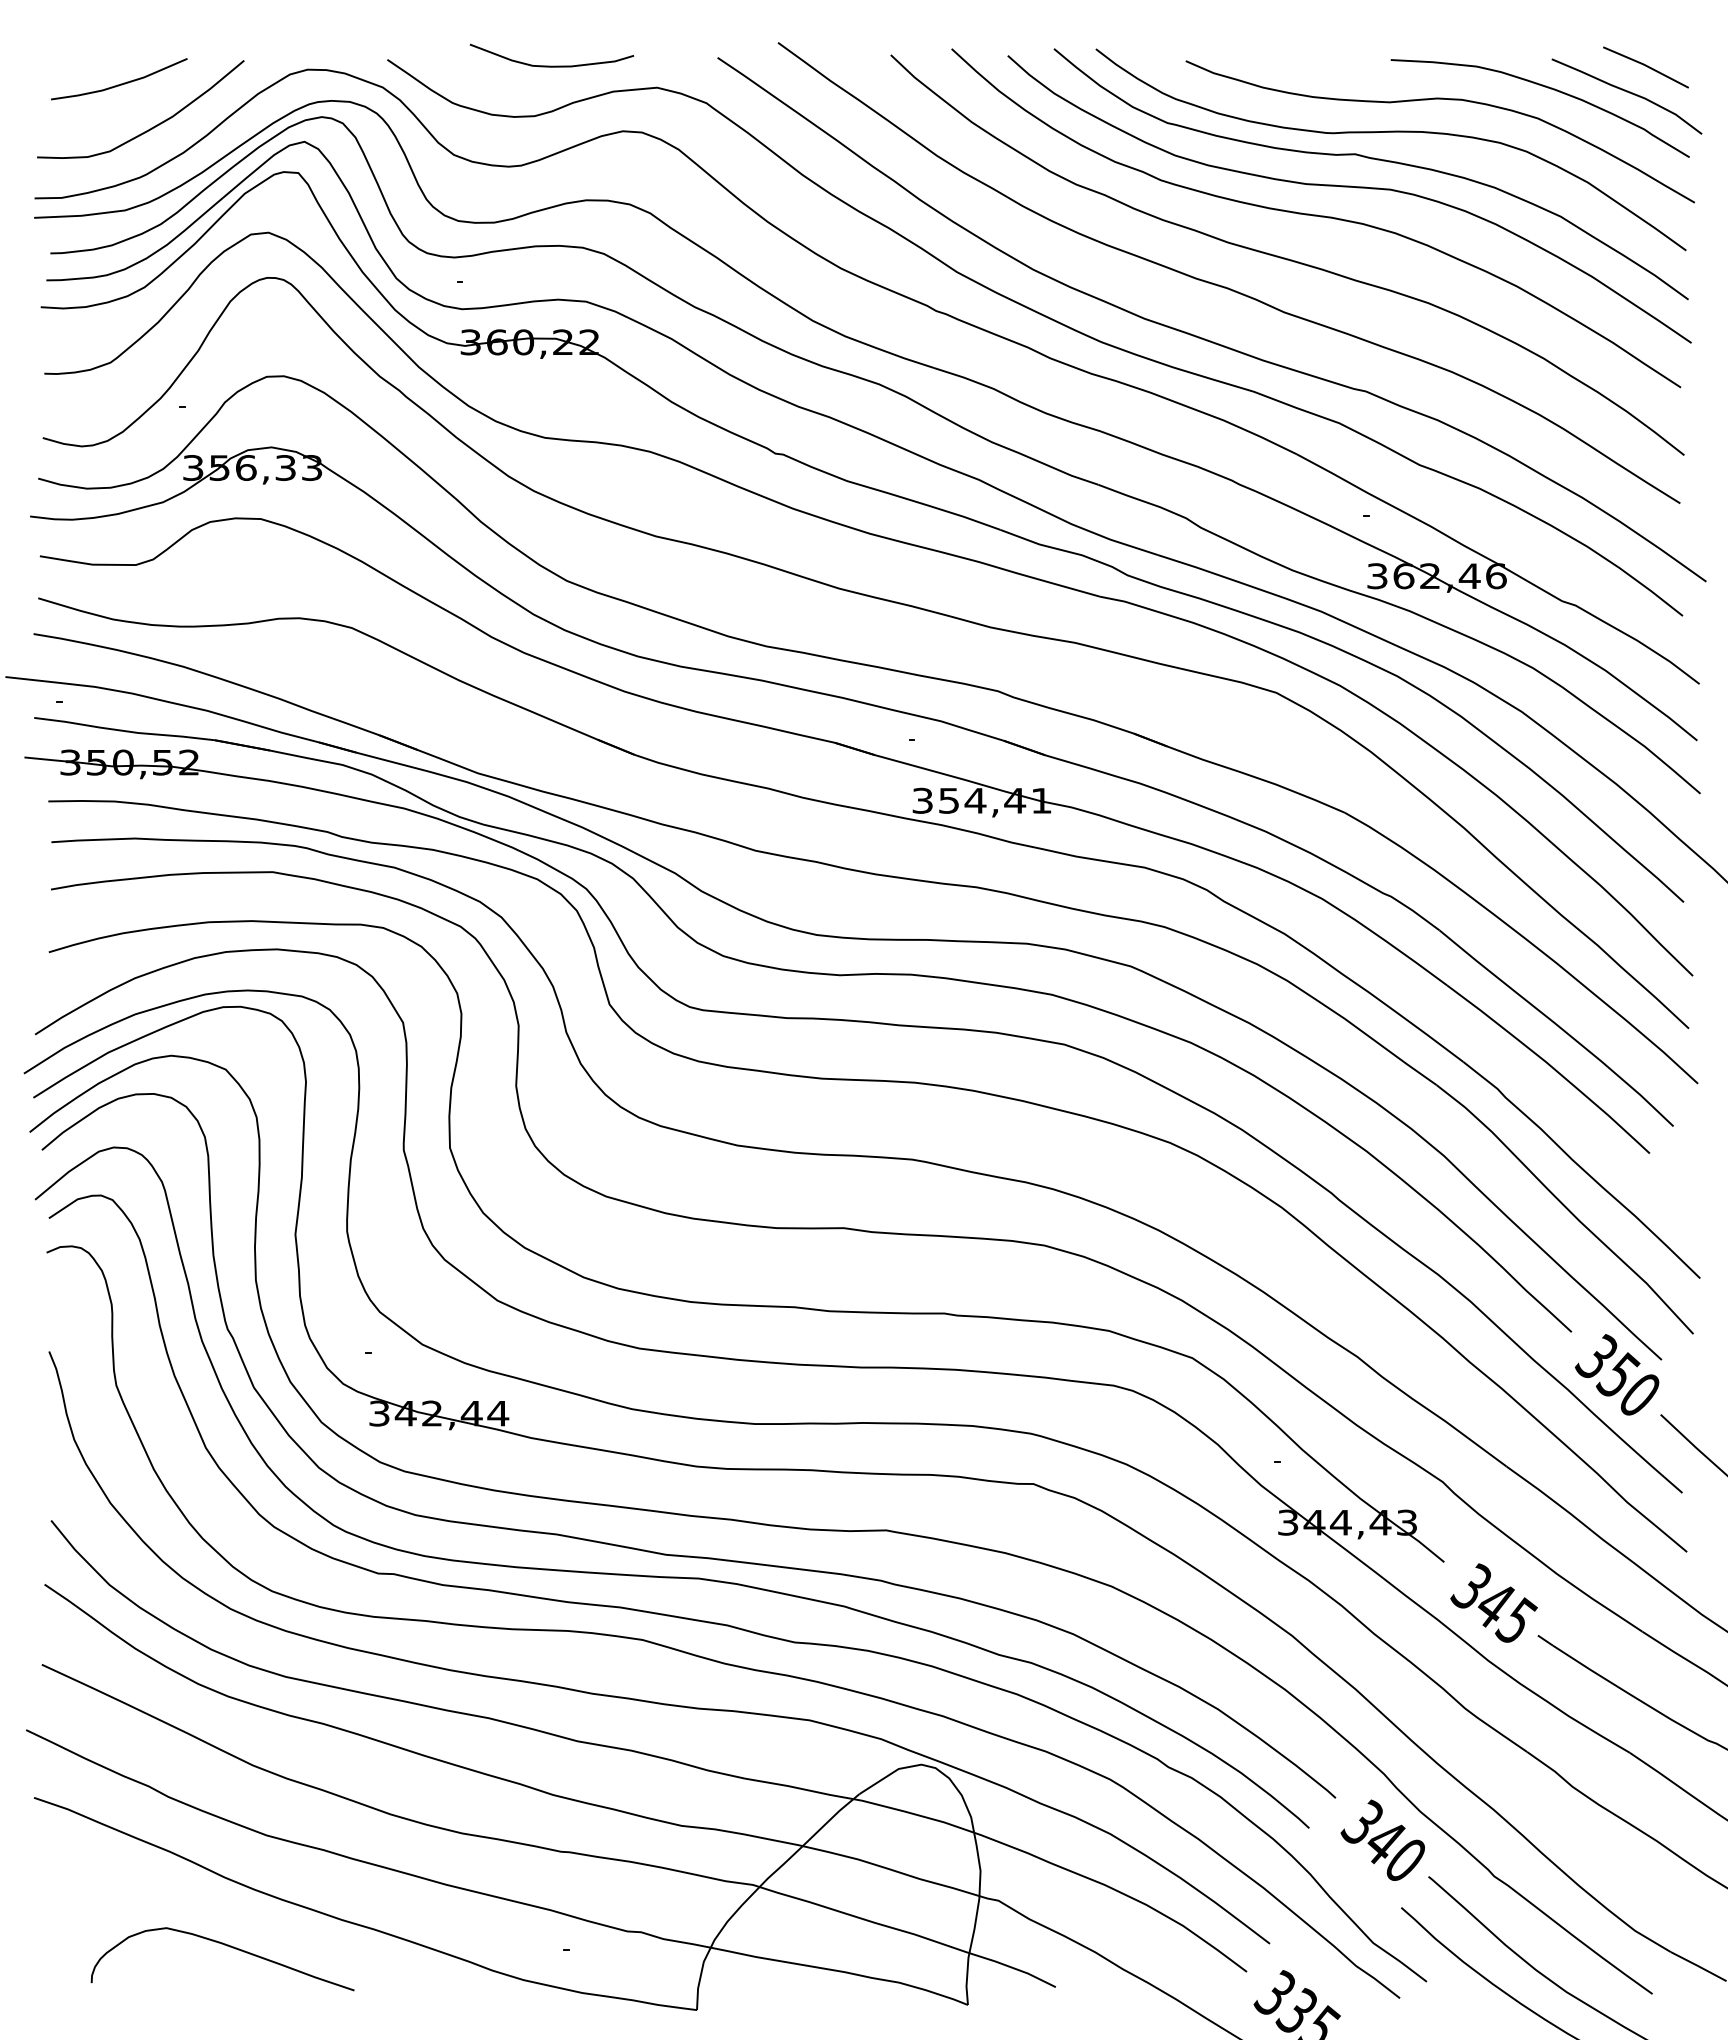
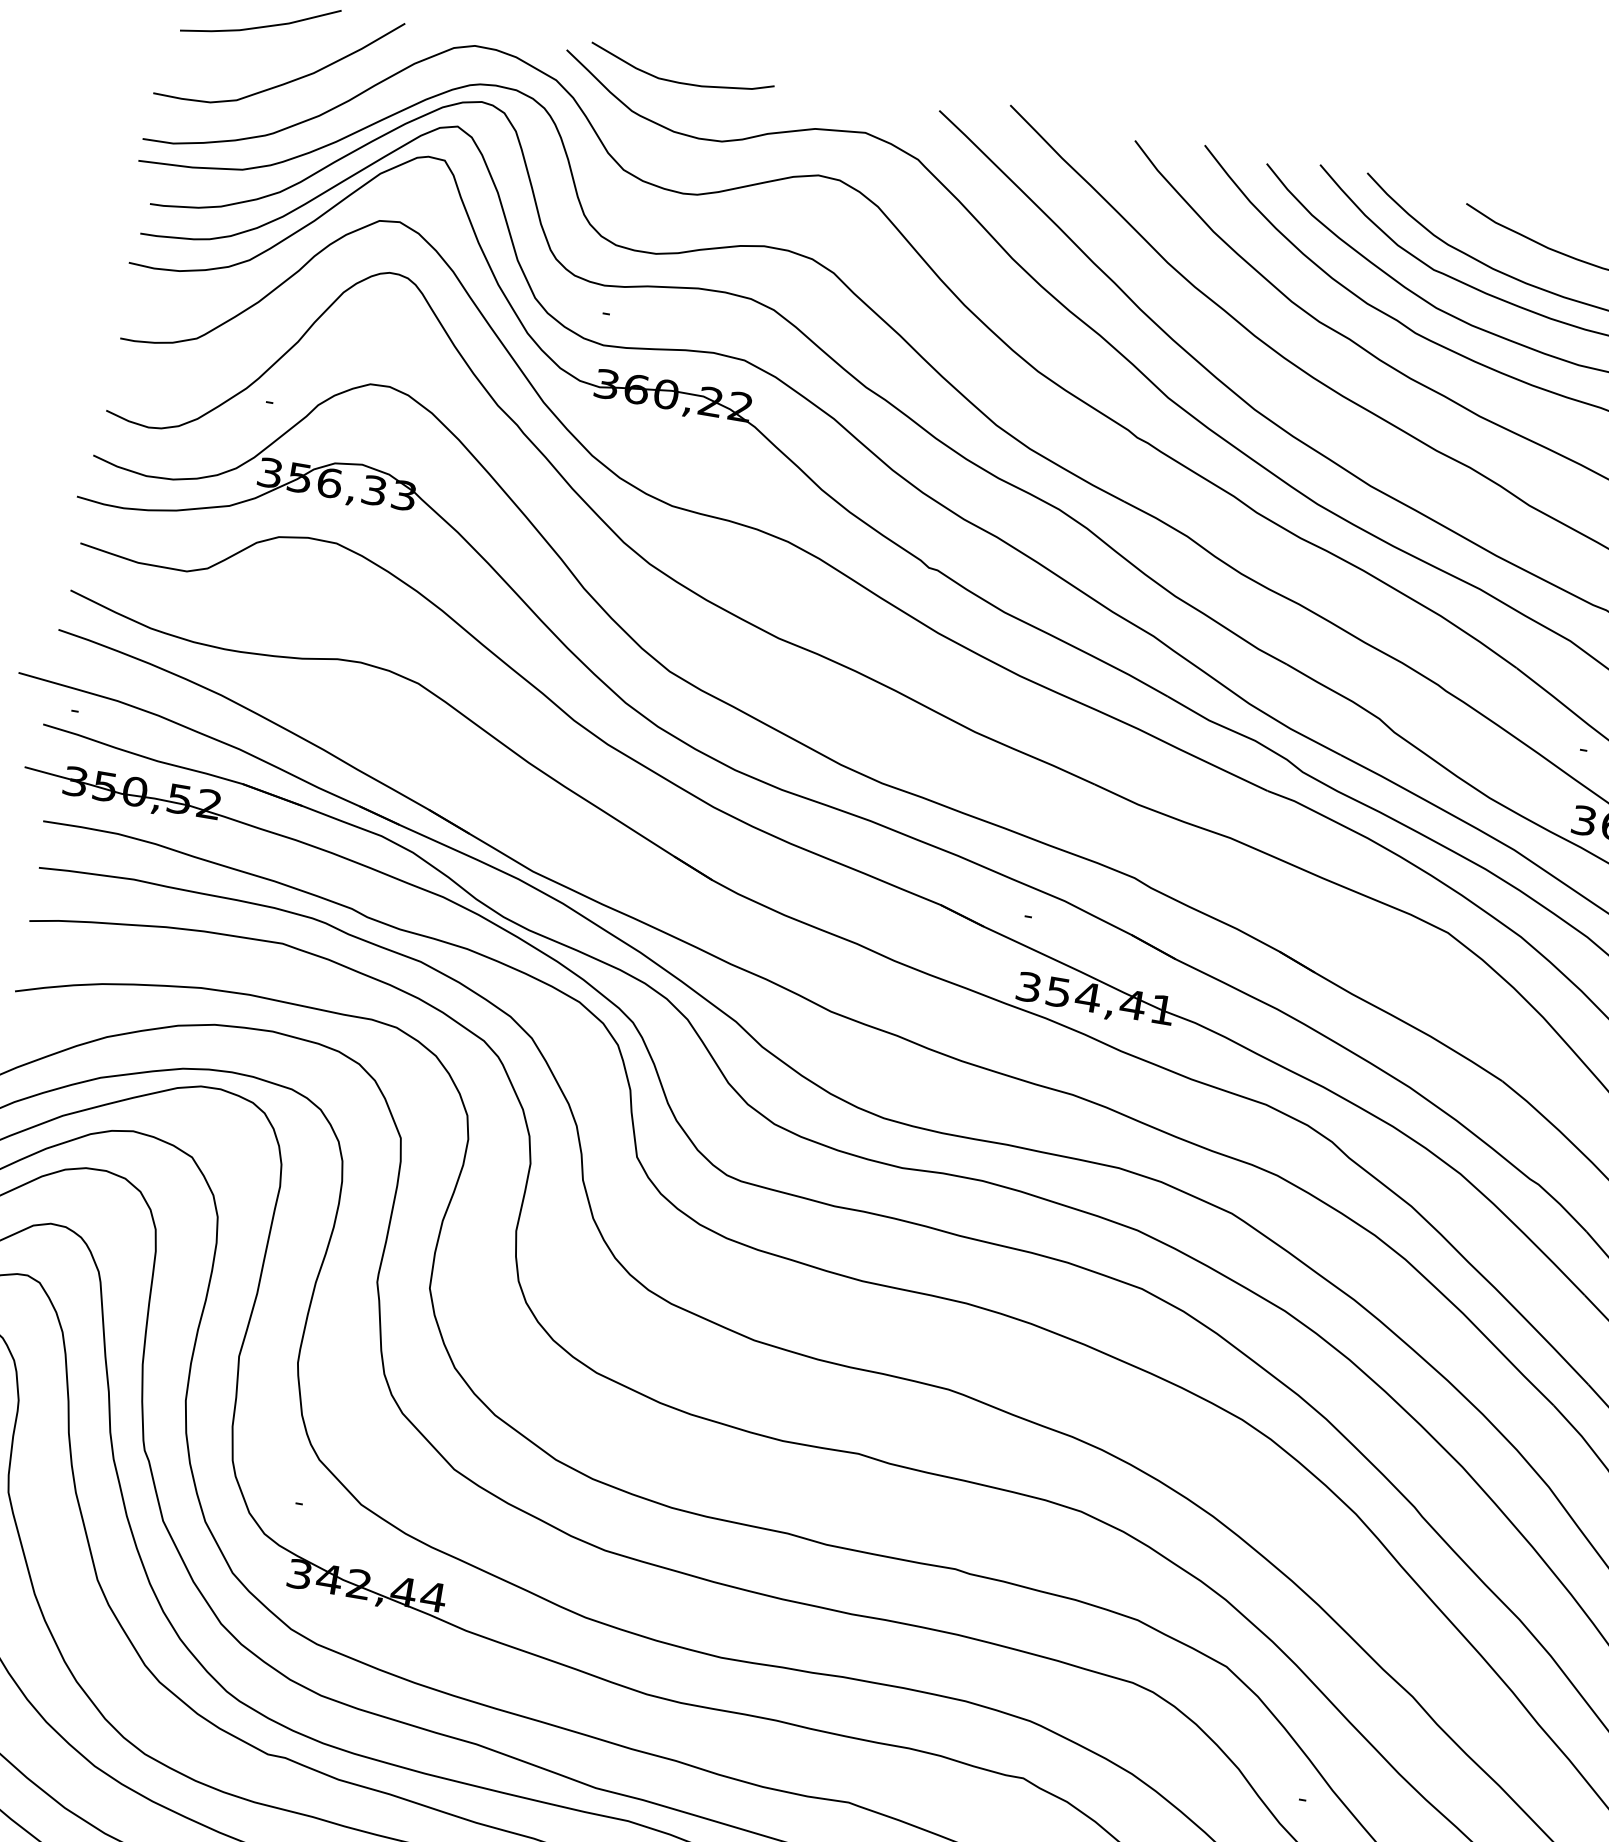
curve: (551, 65) -> (679, 81), moved

